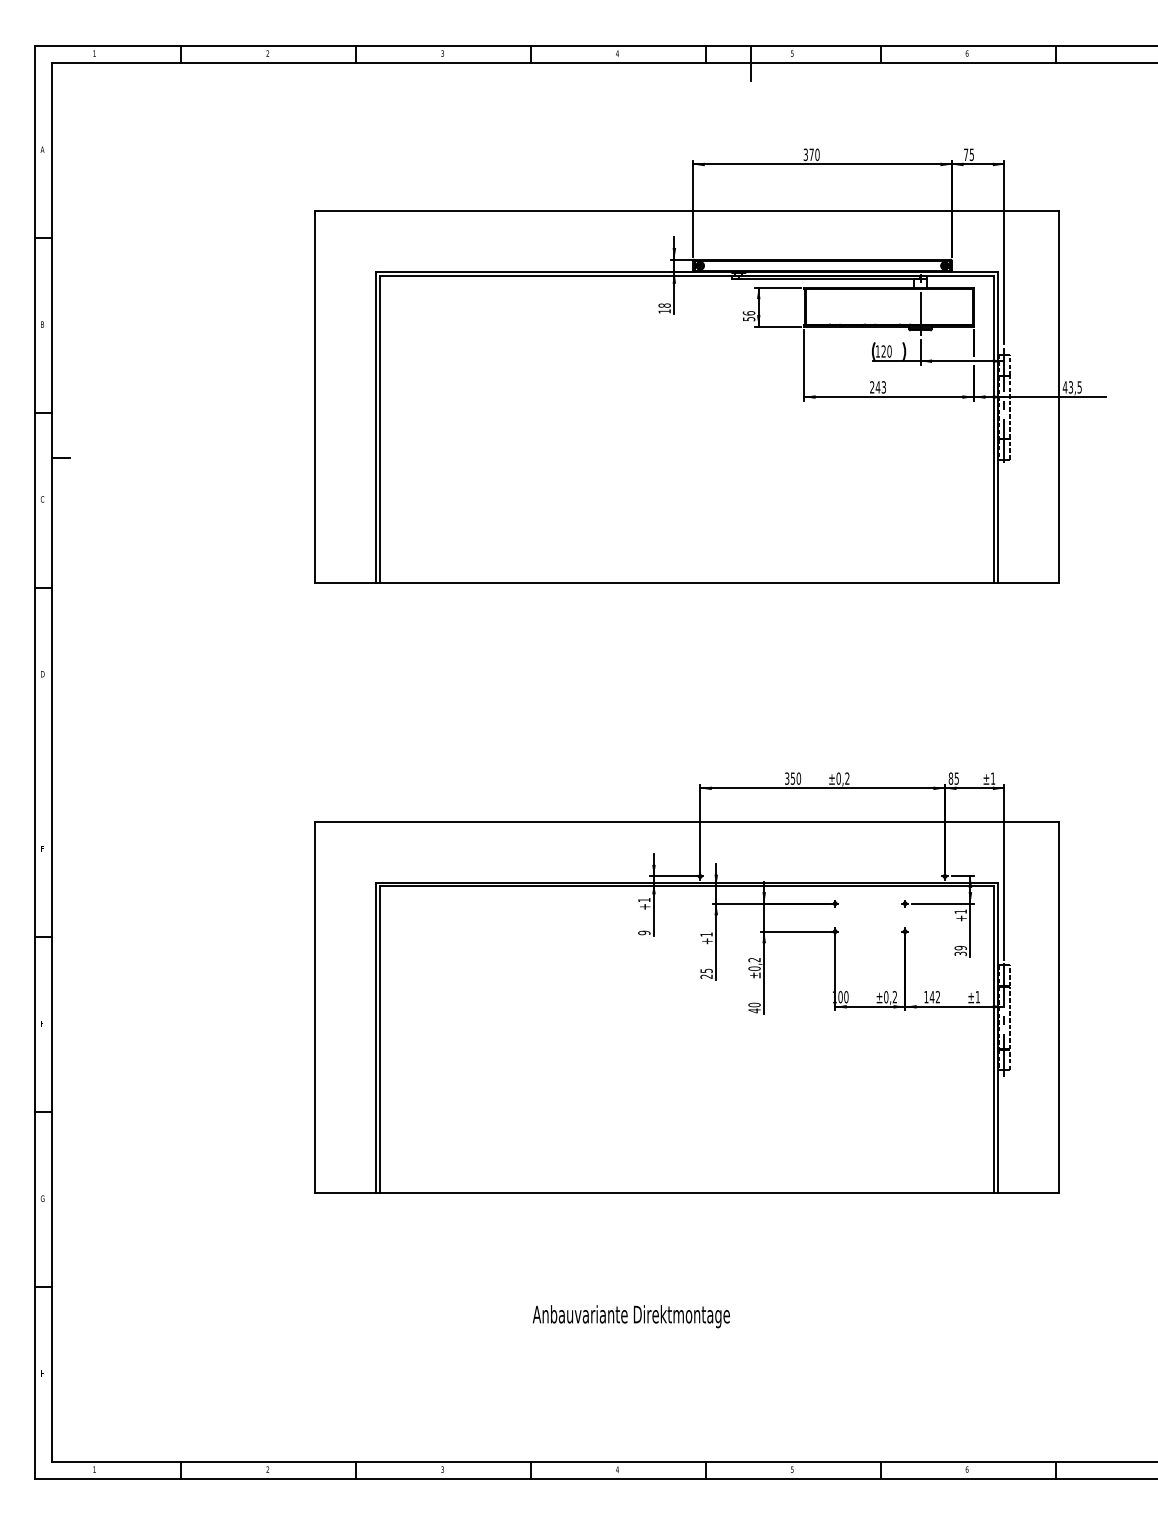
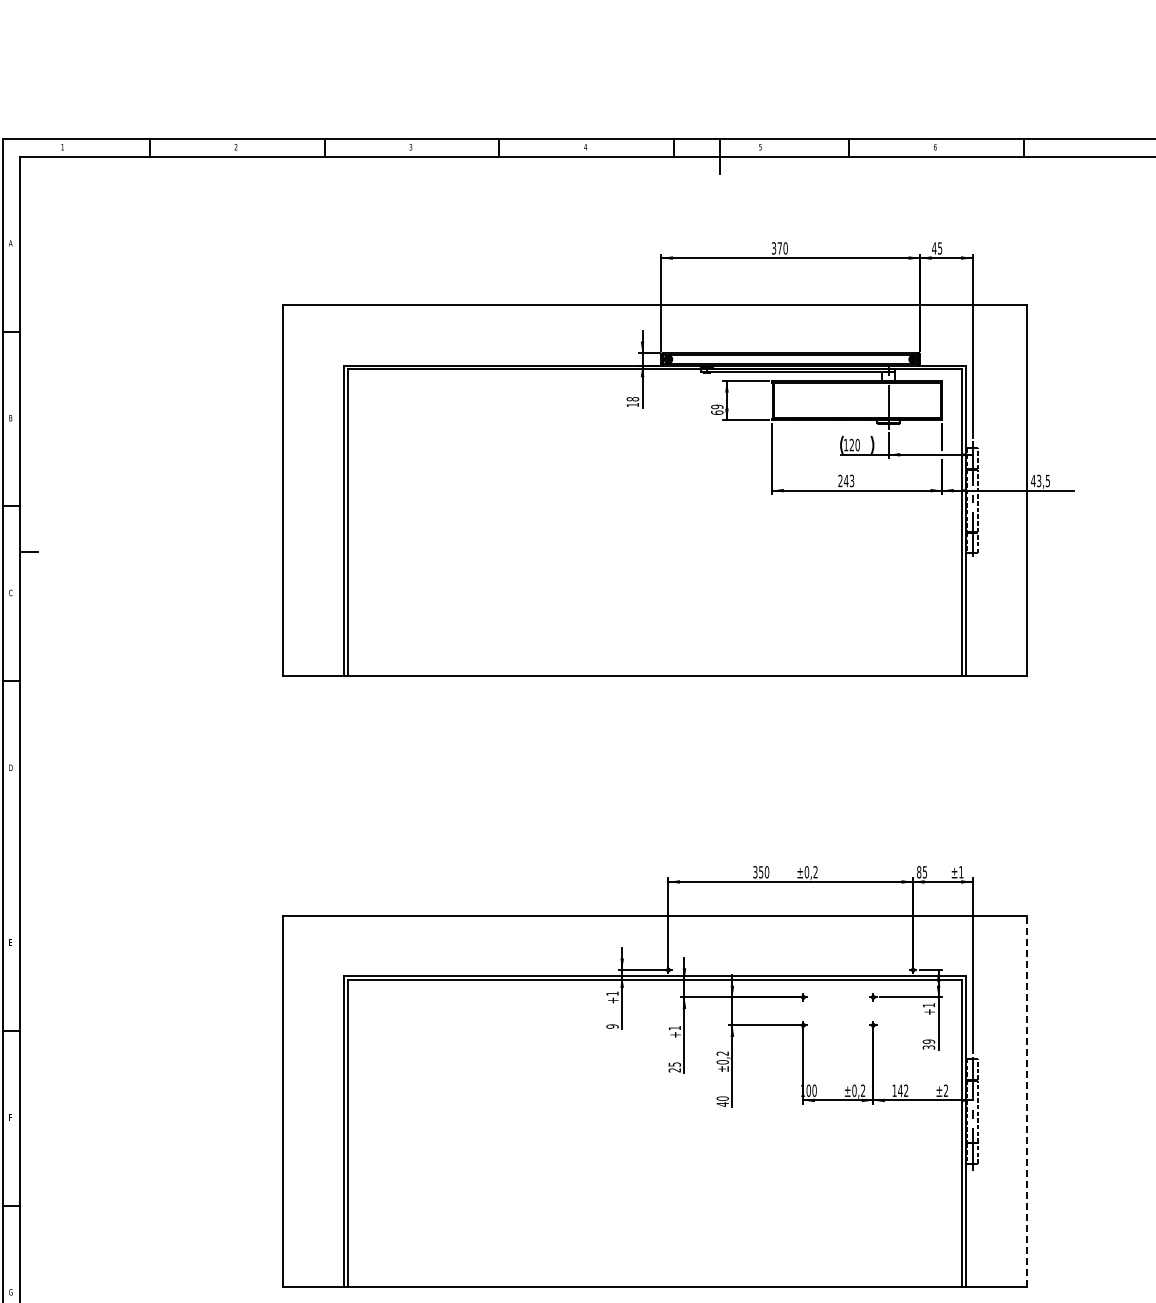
text: (965, 154) -> (933, 248), 75 -> 45
text: (748, 316) -> (716, 410), 56 -> 69
text: (977, 996) -> (945, 1090), ±1 -> ±2
line: (1058, 1007) -> (1026, 1101), solid -> dashed

